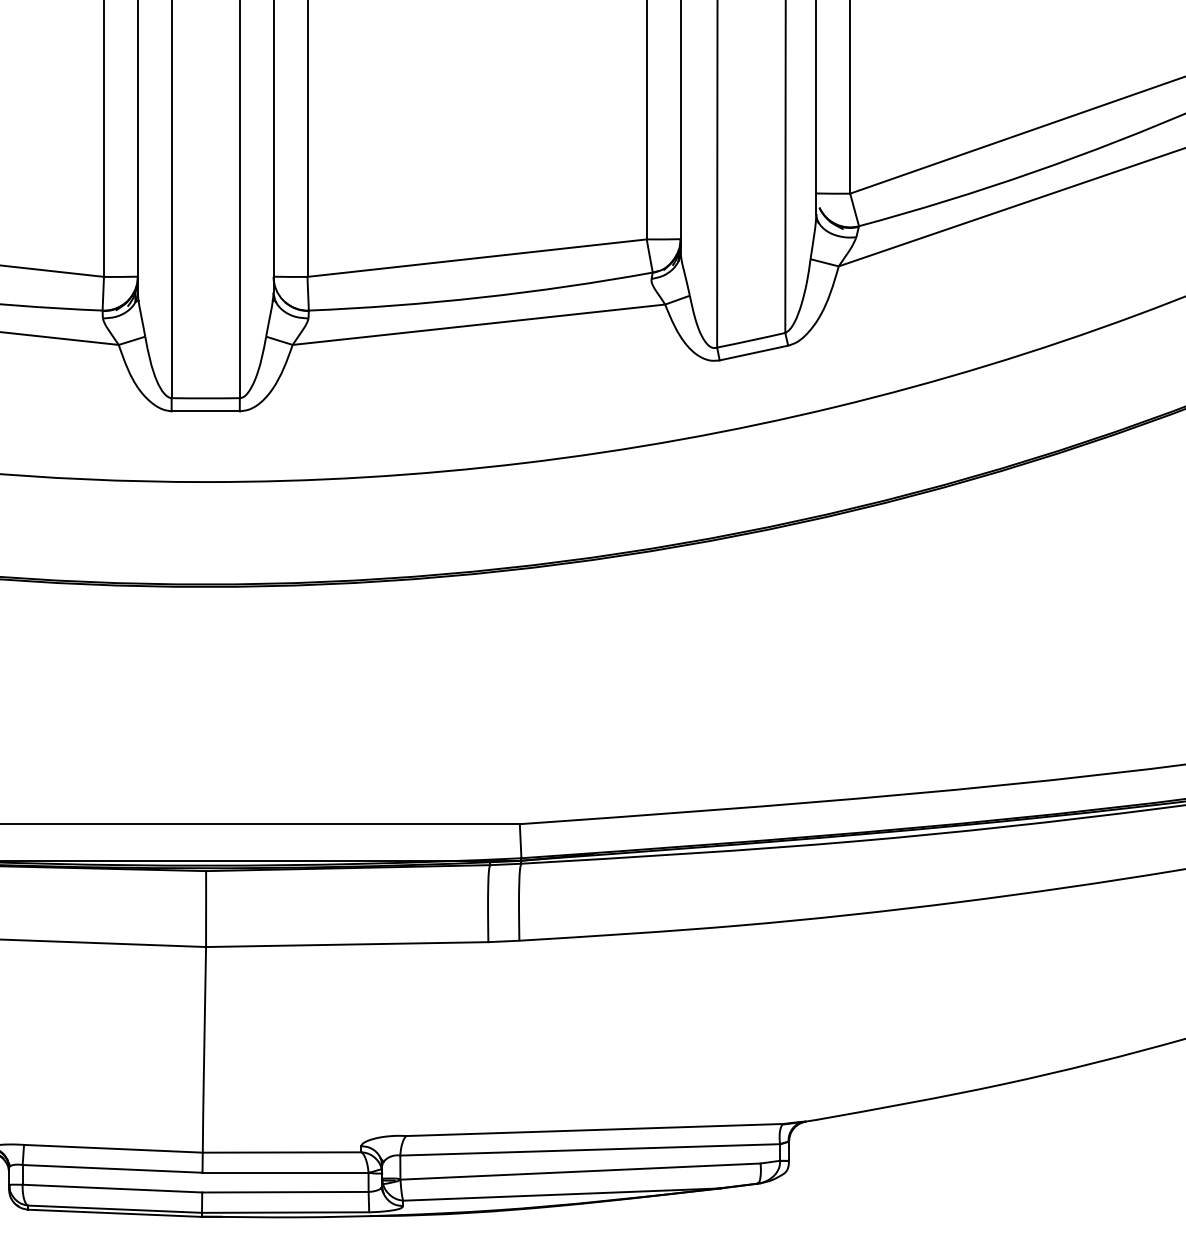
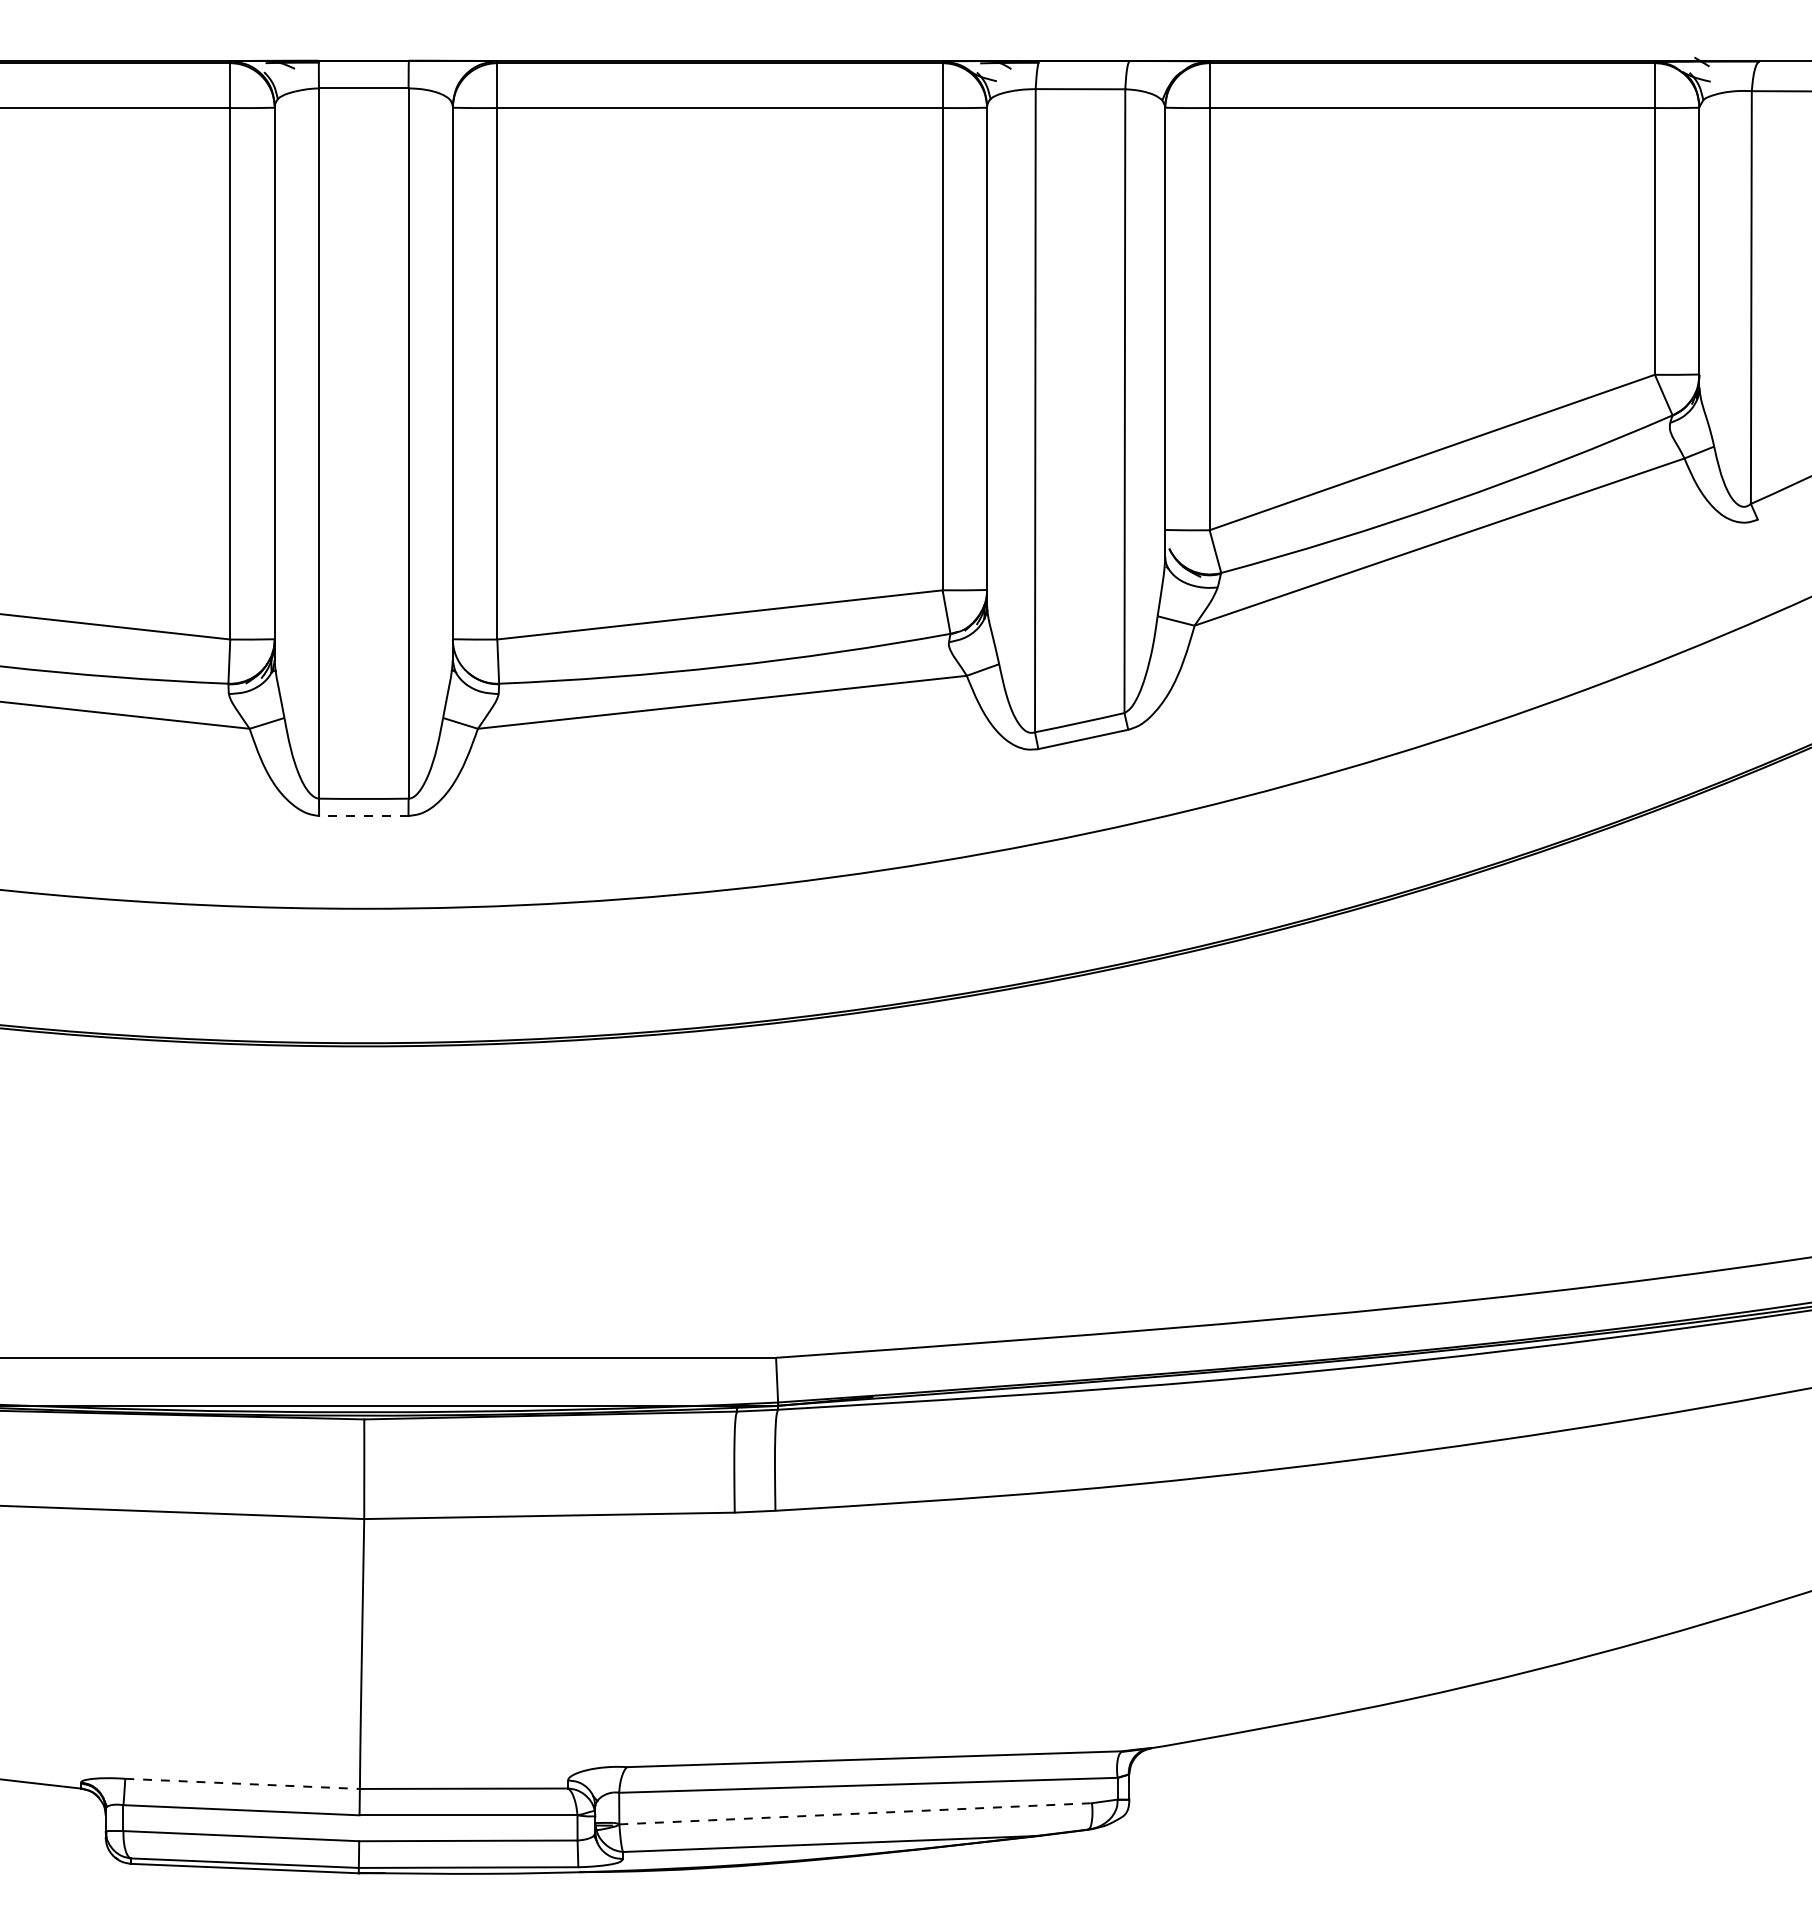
line: (205, 410) -> (363, 815), solid -> dashed
line: (114, 1148) -> (243, 1783), solid -> dashed
line: (580, 1171) -> (855, 1813), solid -> dashed

